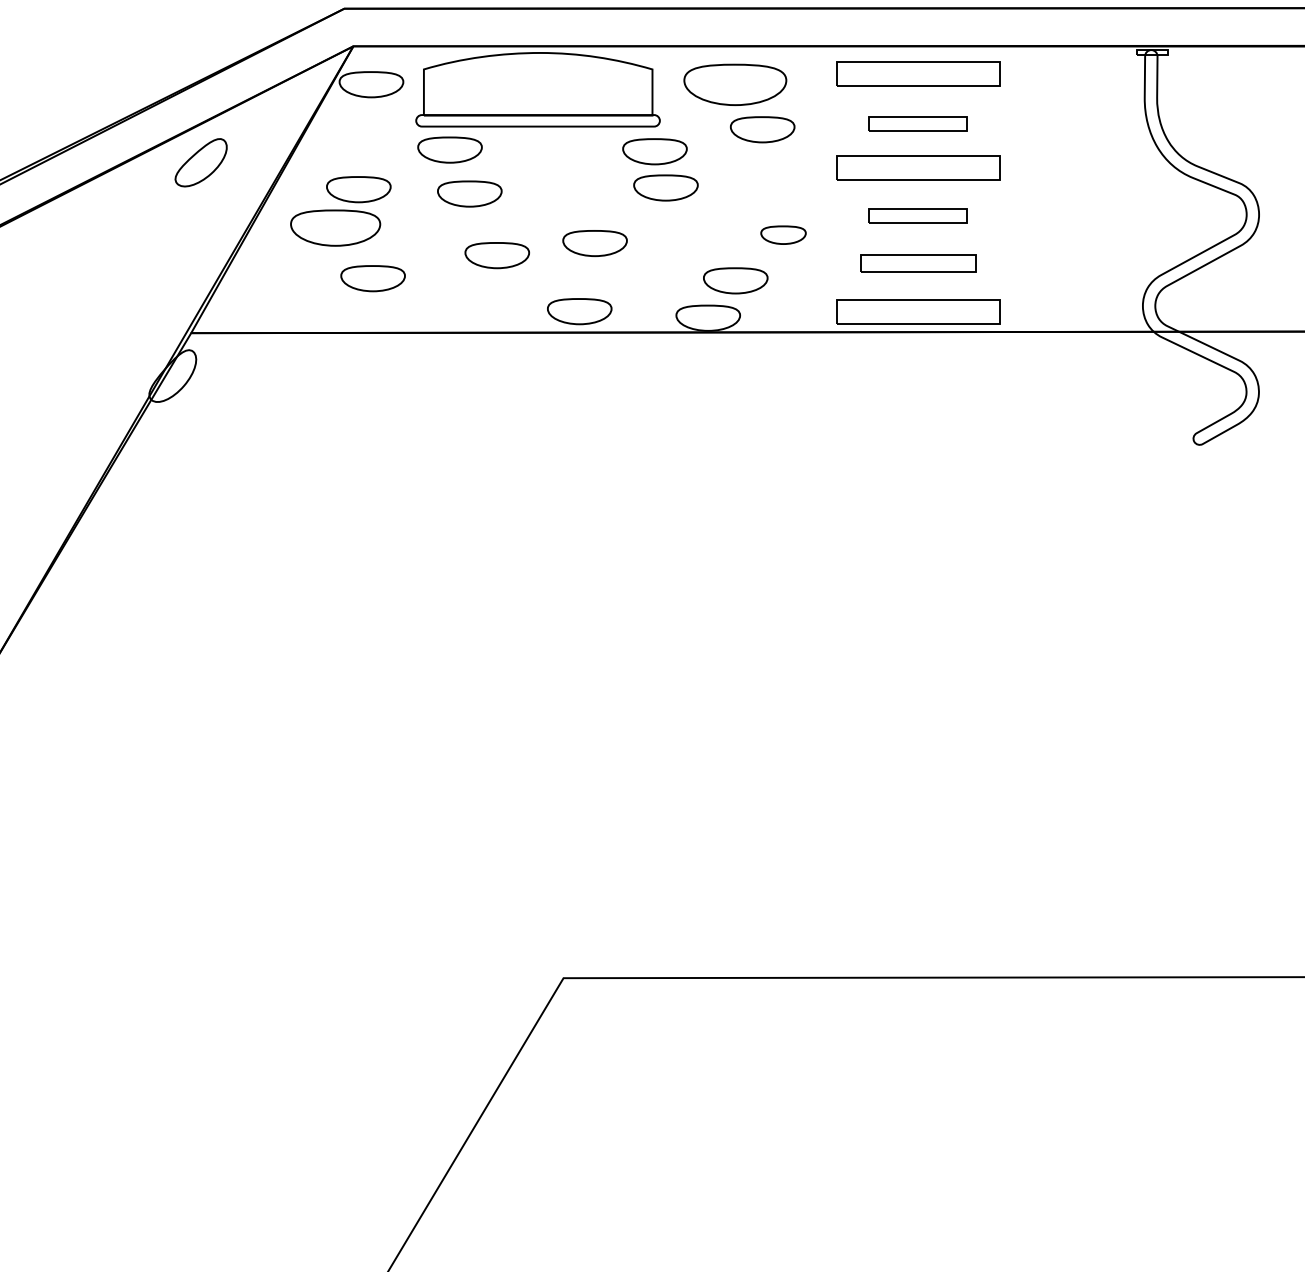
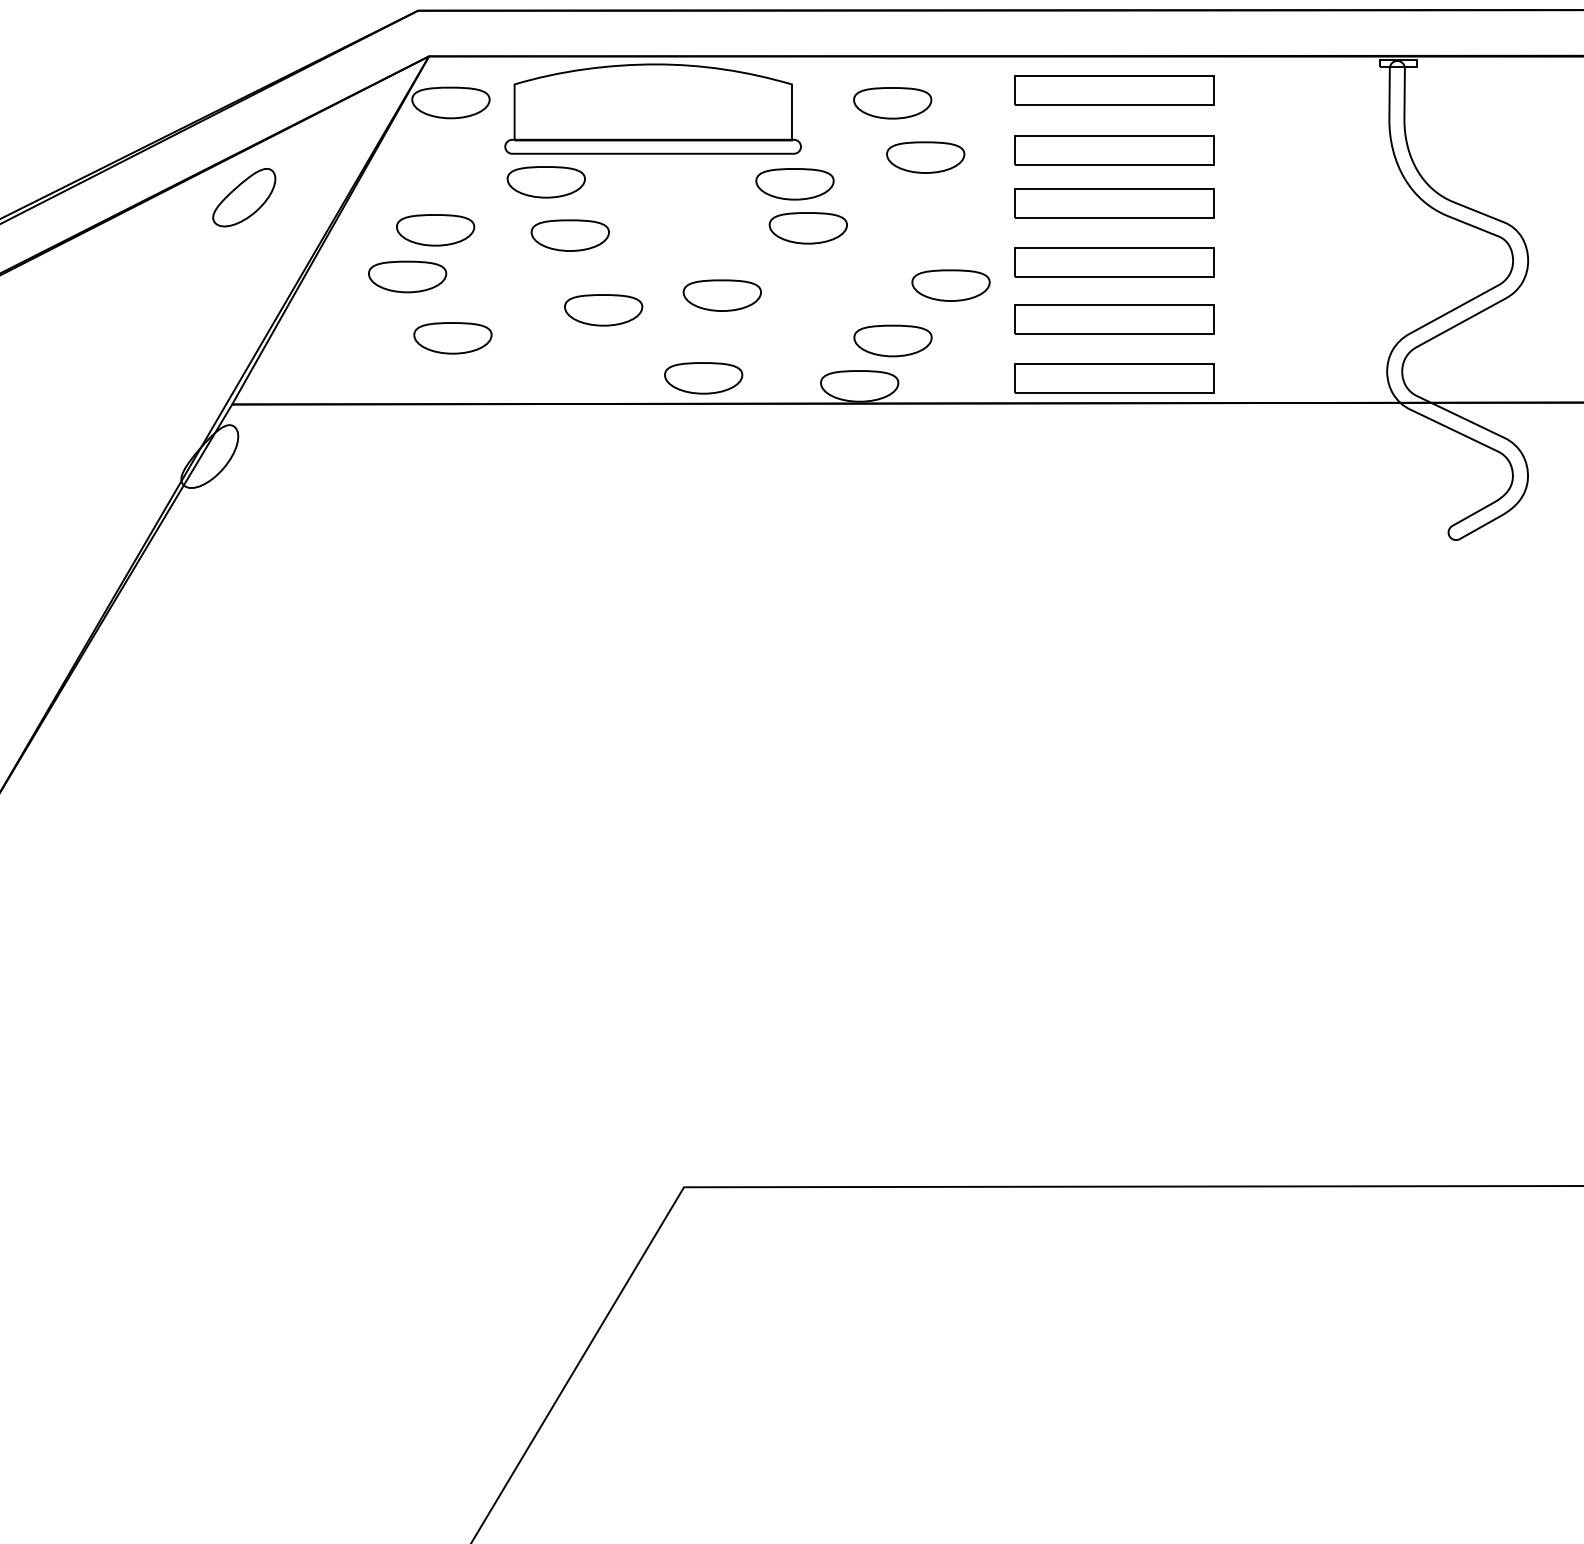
part: (735, 85) -> (892, 103), size x0.62
part: (918, 123) -> (1114, 150), size x1.67
part: (918, 216) -> (1114, 262), size x1.67
part: (335, 227) -> (407, 276), size x0.71
part: (783, 235) -> (950, 285), size x1.43
part: (918, 263) -> (1114, 319), size x1.43

